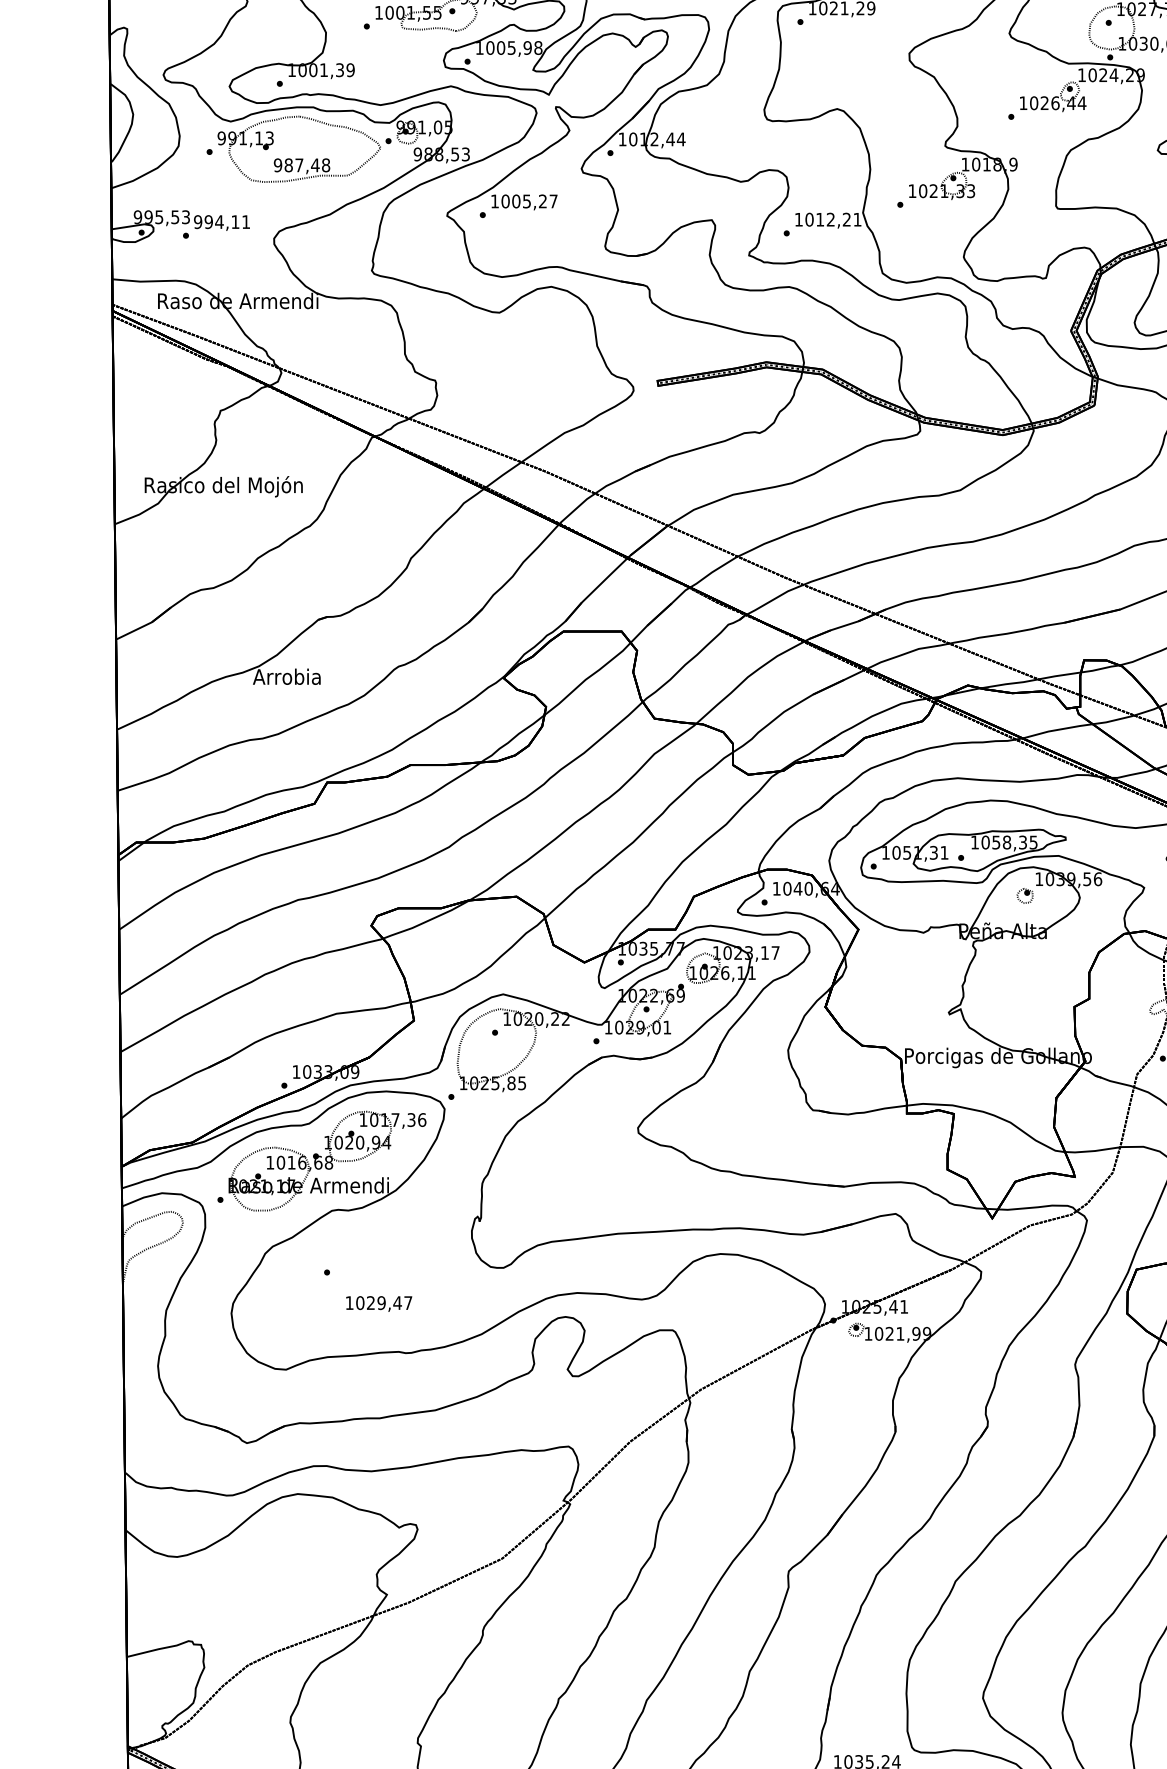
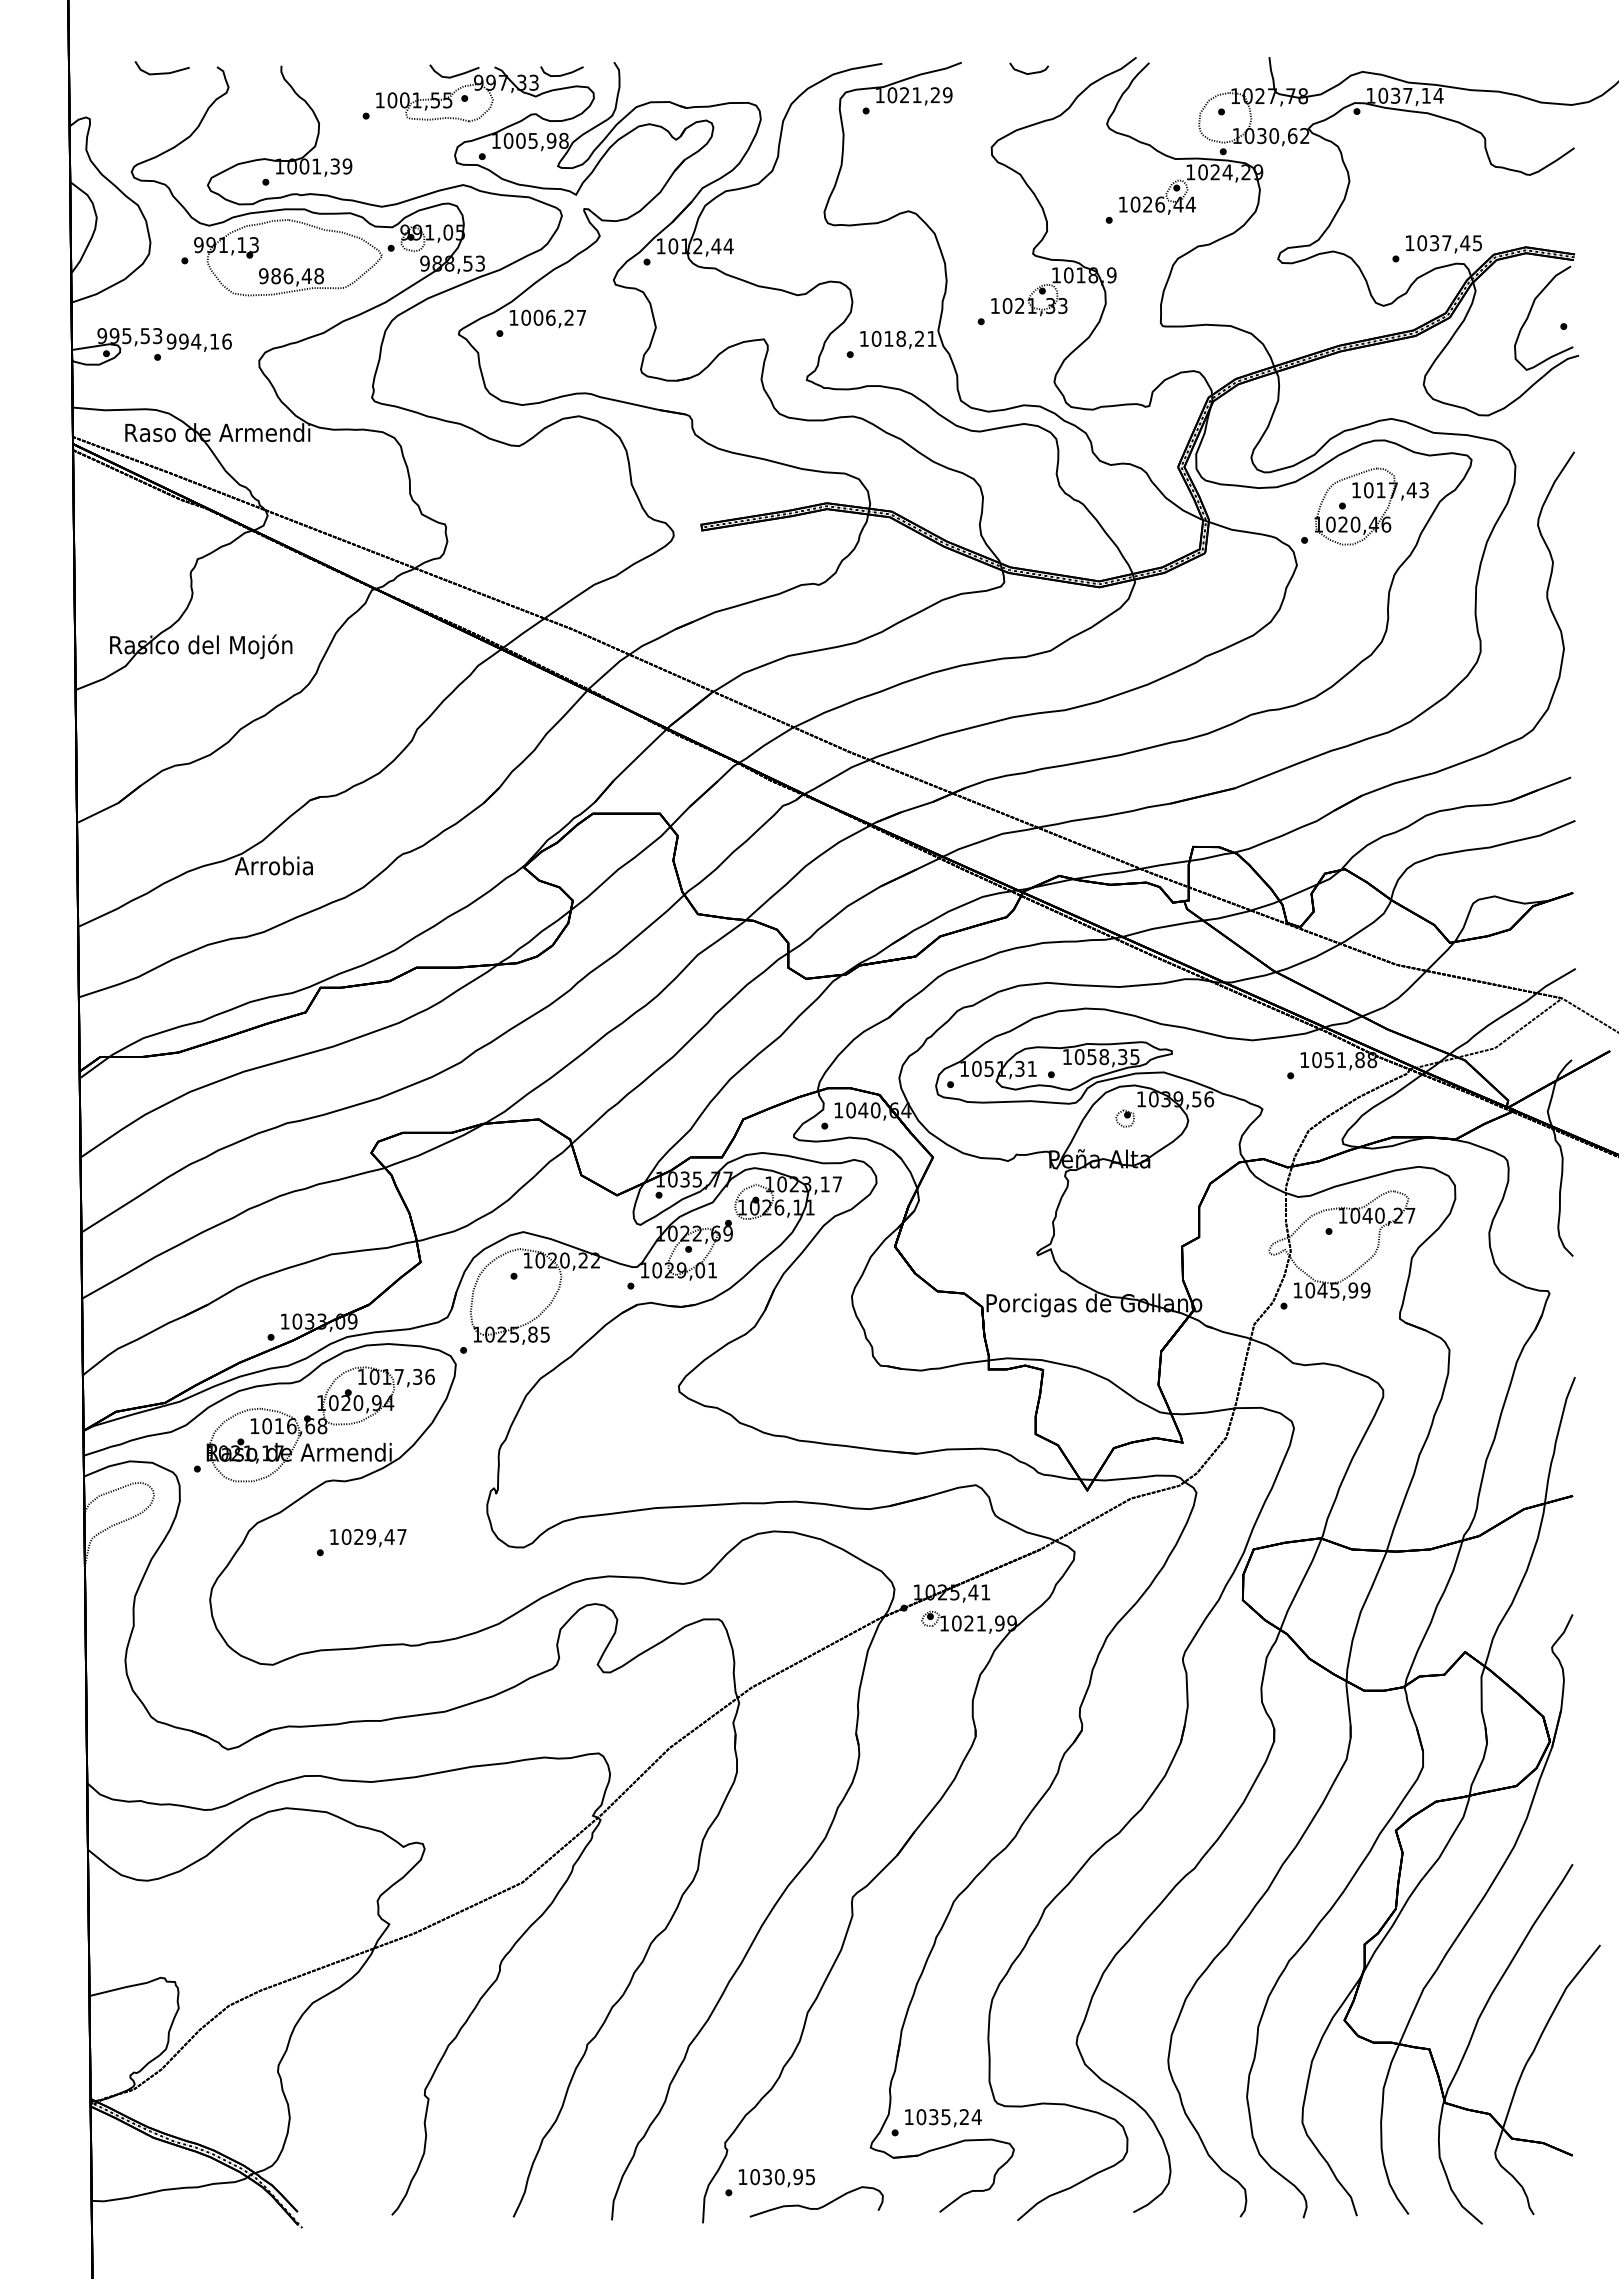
text: (299, 165) -> (288, 276), 987,48 -> 986,48
text: (526, 201) -> (550, 317), 1005,27 -> 1006,27
text: (830, 219) -> (900, 338), 1012,21 -> 1018,21
text: (245, 221) -> (226, 341), 994,11 -> 994,16
text: (379, 1304) -> (368, 1538), moved

